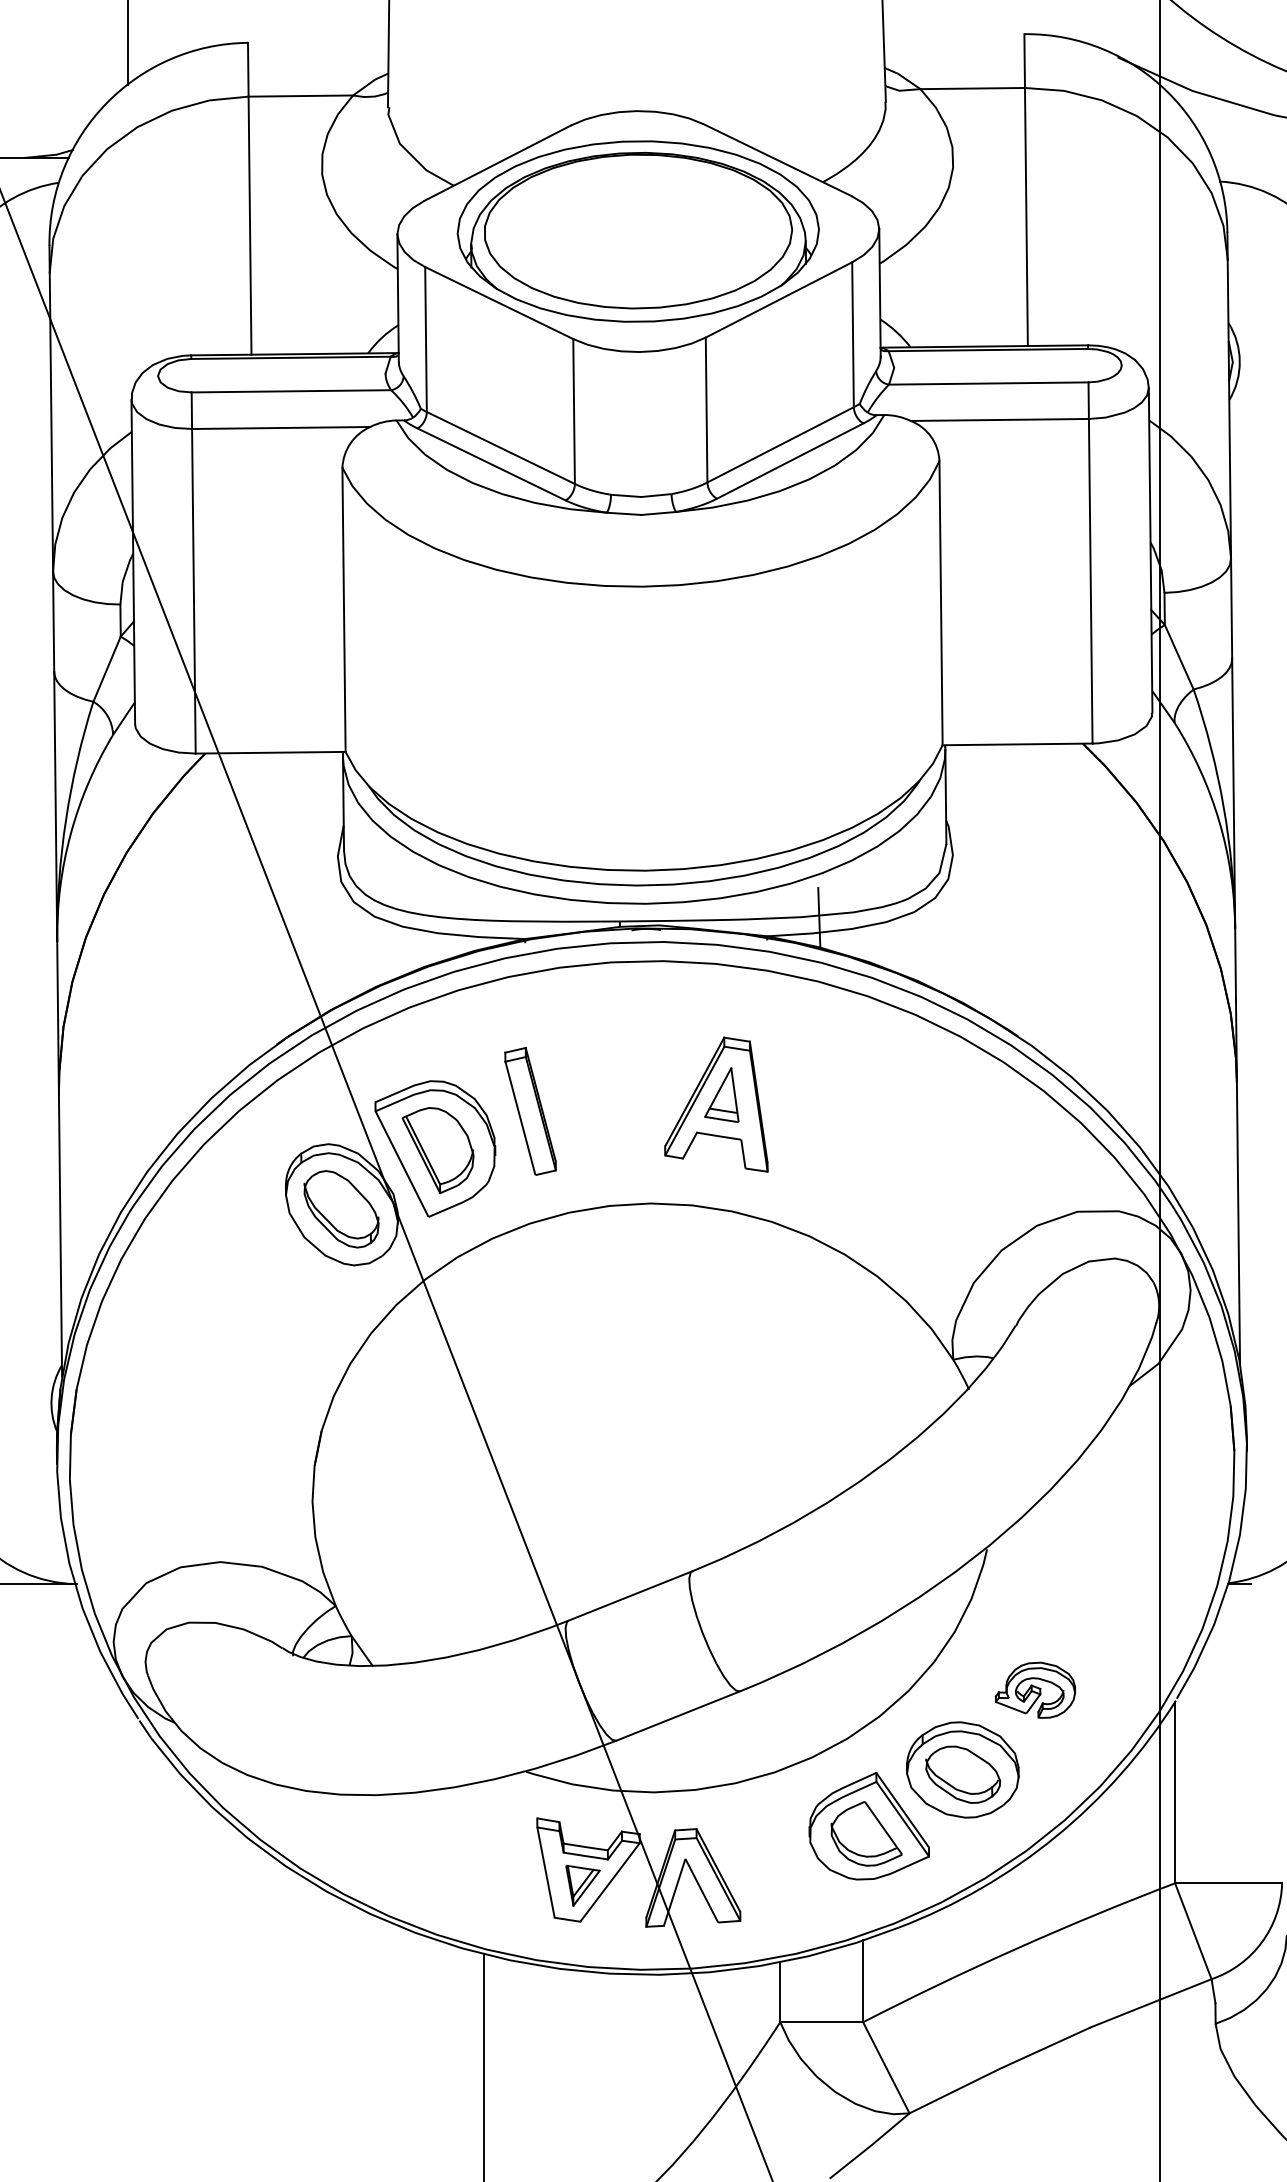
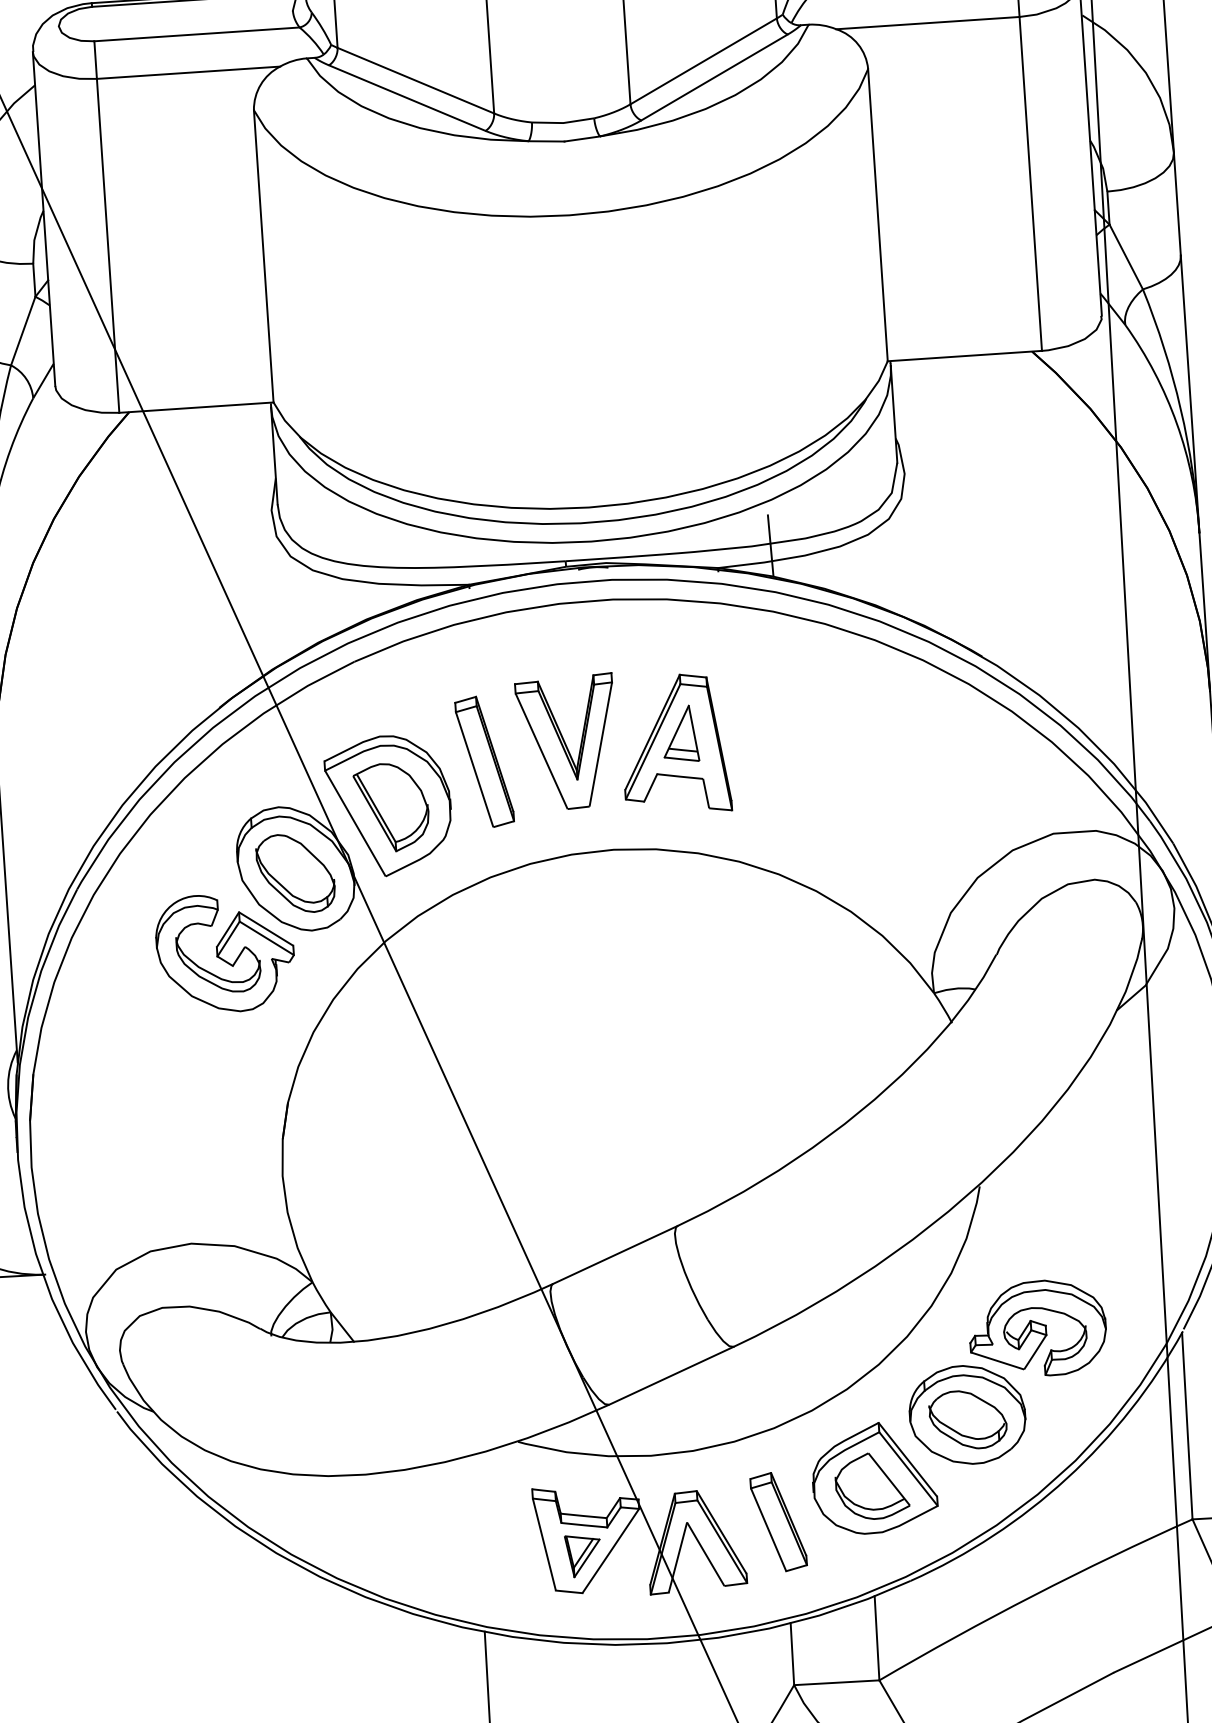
part: (611, 1096) -> (567, 741), added
part: (269, 1282) -> (225, 953), added
part: (1035, 1690) -> (1037, 1328), size x1.67
part: (774, 1863) -> (779, 1522), added

